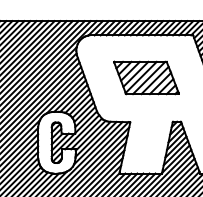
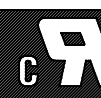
part: (145, 77) -> (72, 38), size x0.71

